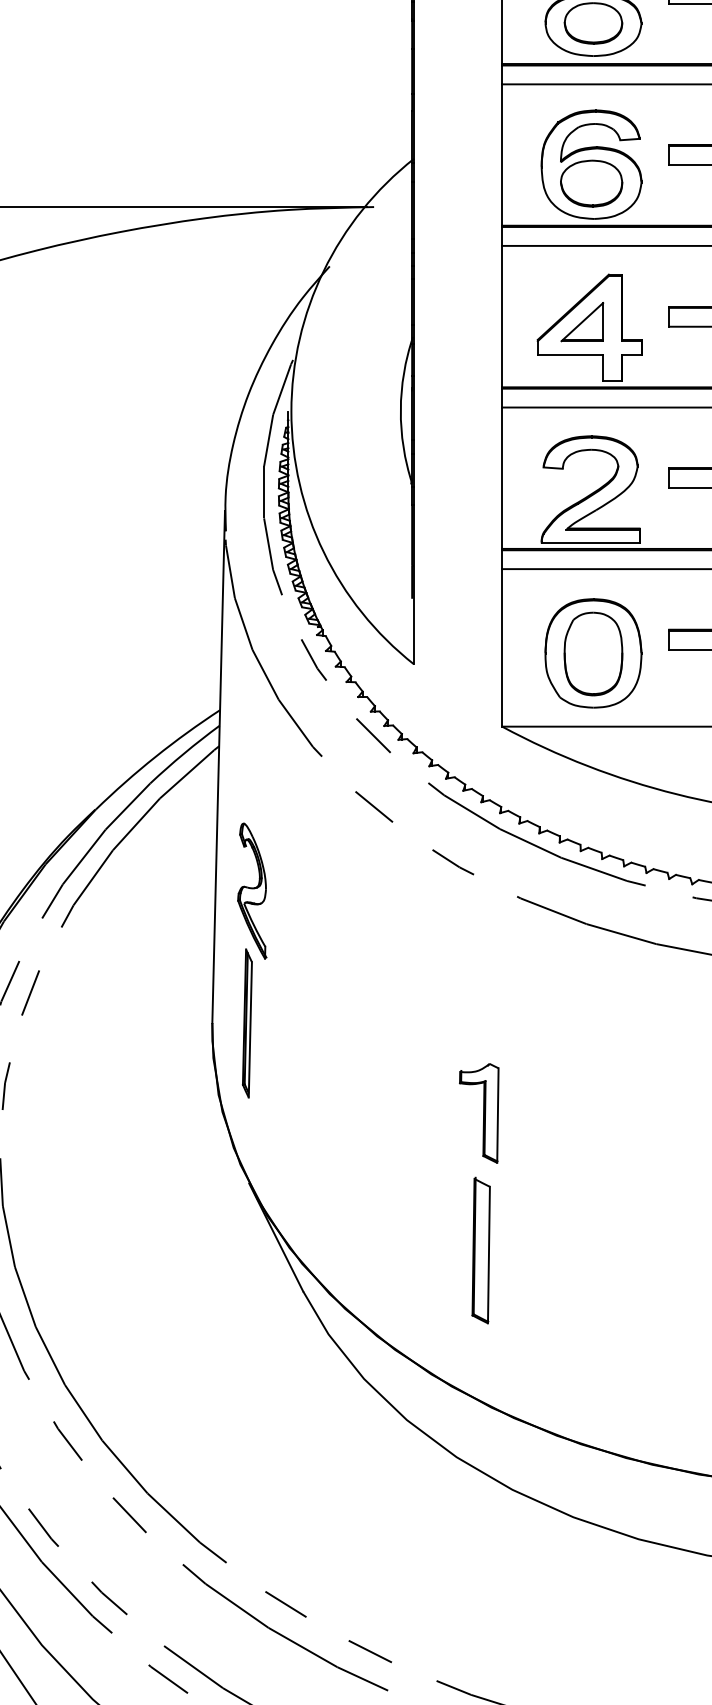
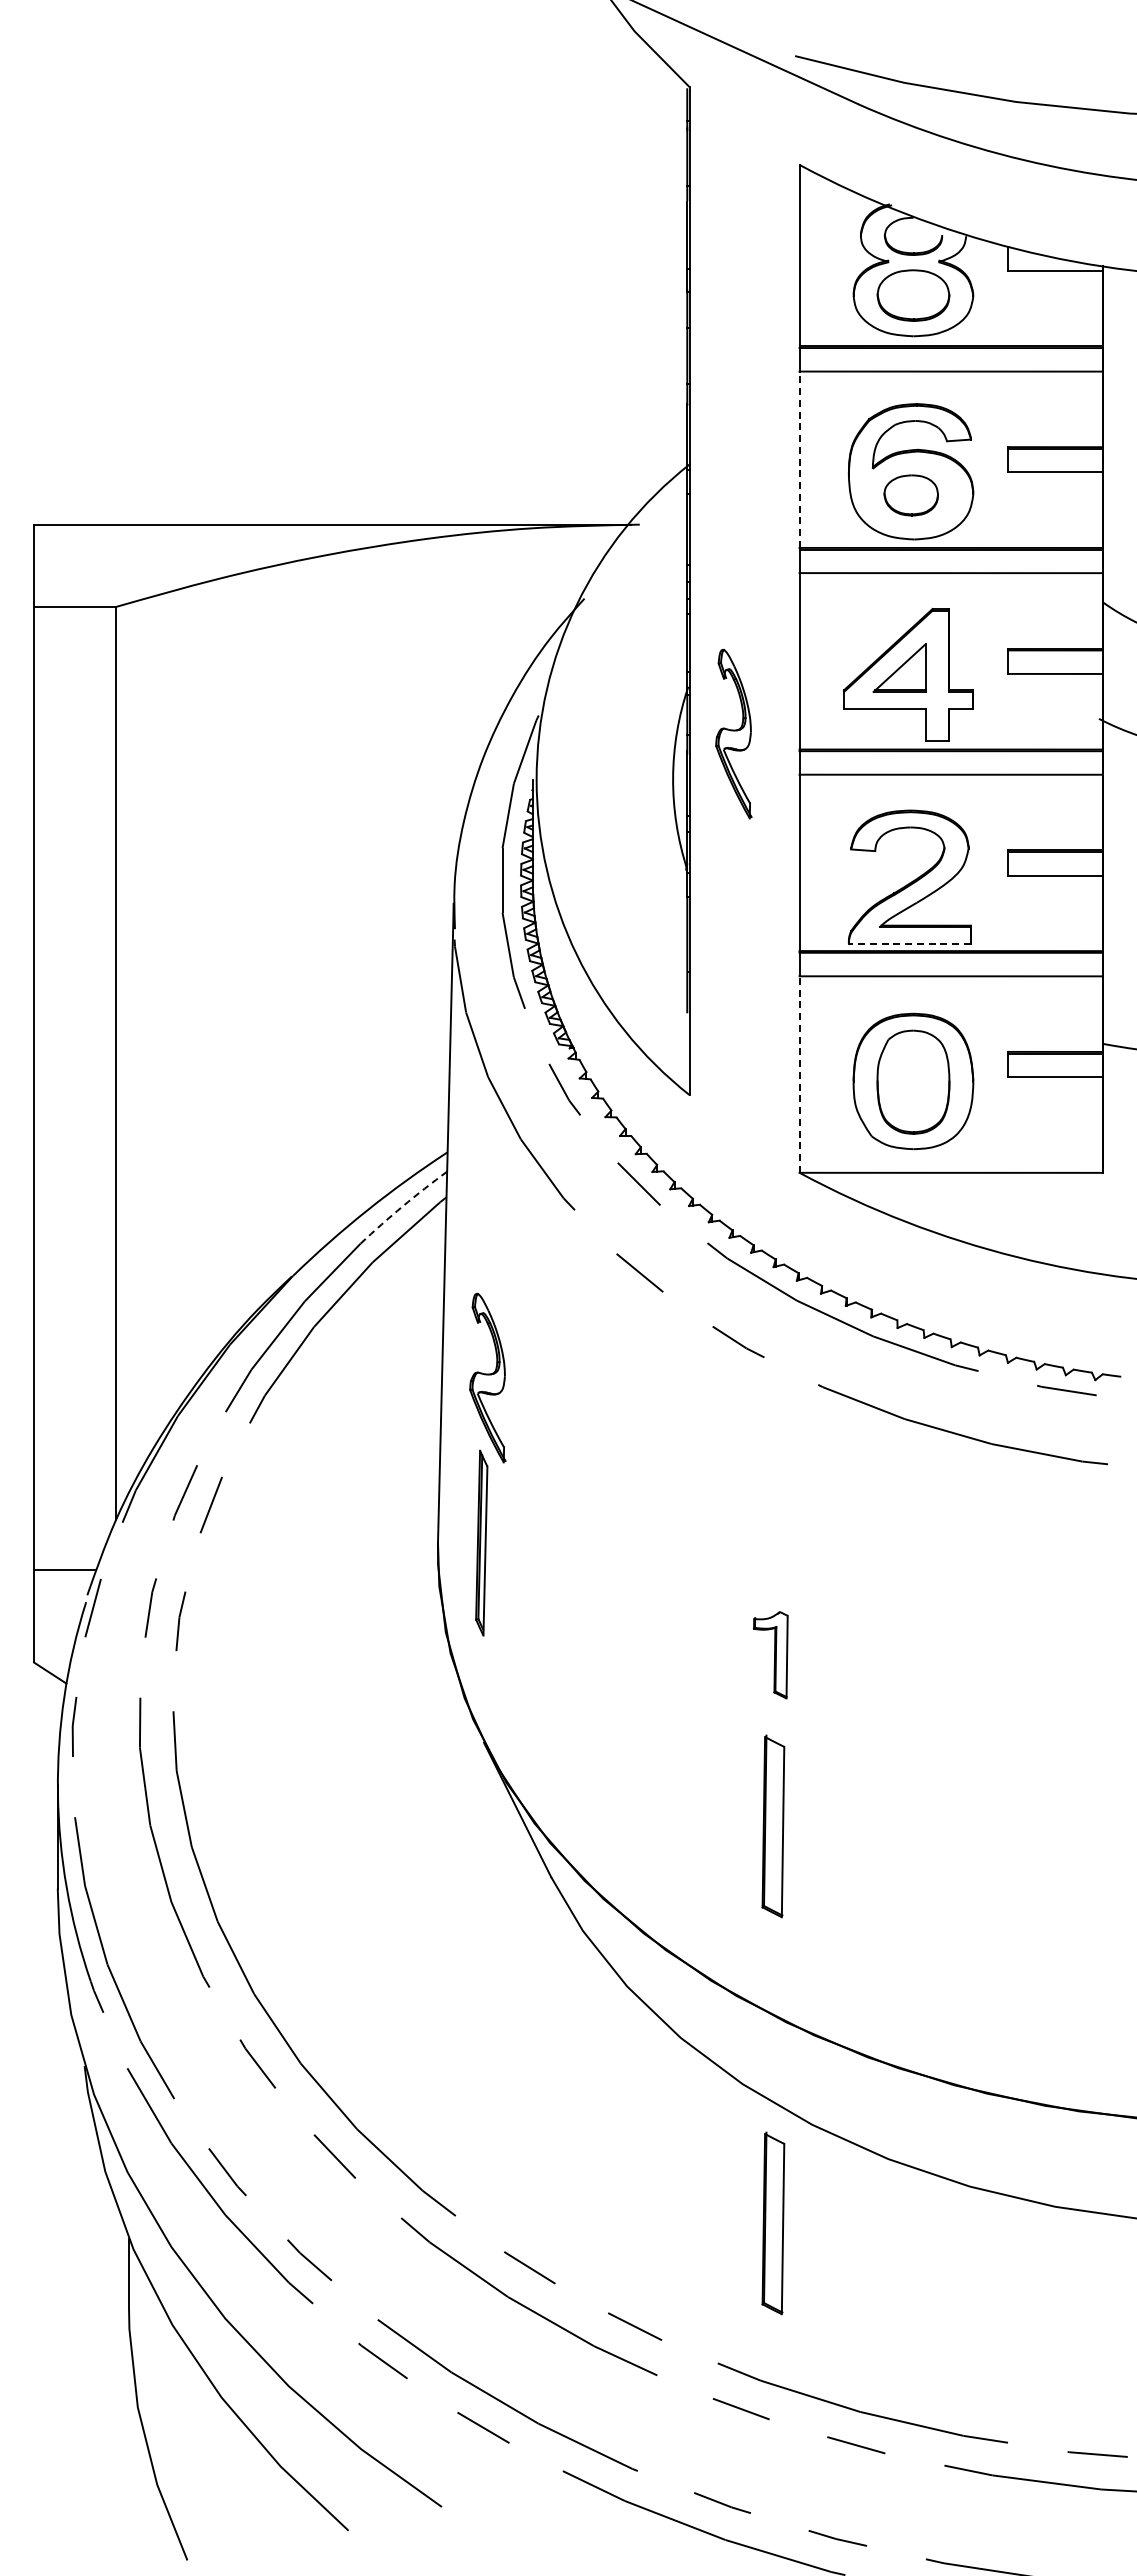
line: (502, 154) -> (799, 459), solid -> dashed
part: (591, 183) -> (911, 495), size x0.7
part: (449, 374) -> (733, 733), added
line: (590, 543) -> (909, 944), solid -> dashed
line: (502, 647) -> (799, 1074), solid -> dashed
arc: (183, 753) -> (402, 1206), solid -> dashed
part: (478, 1112) -> (770, 1654), size x0.7
part: (481, 1568) -> (773, 2223), added

